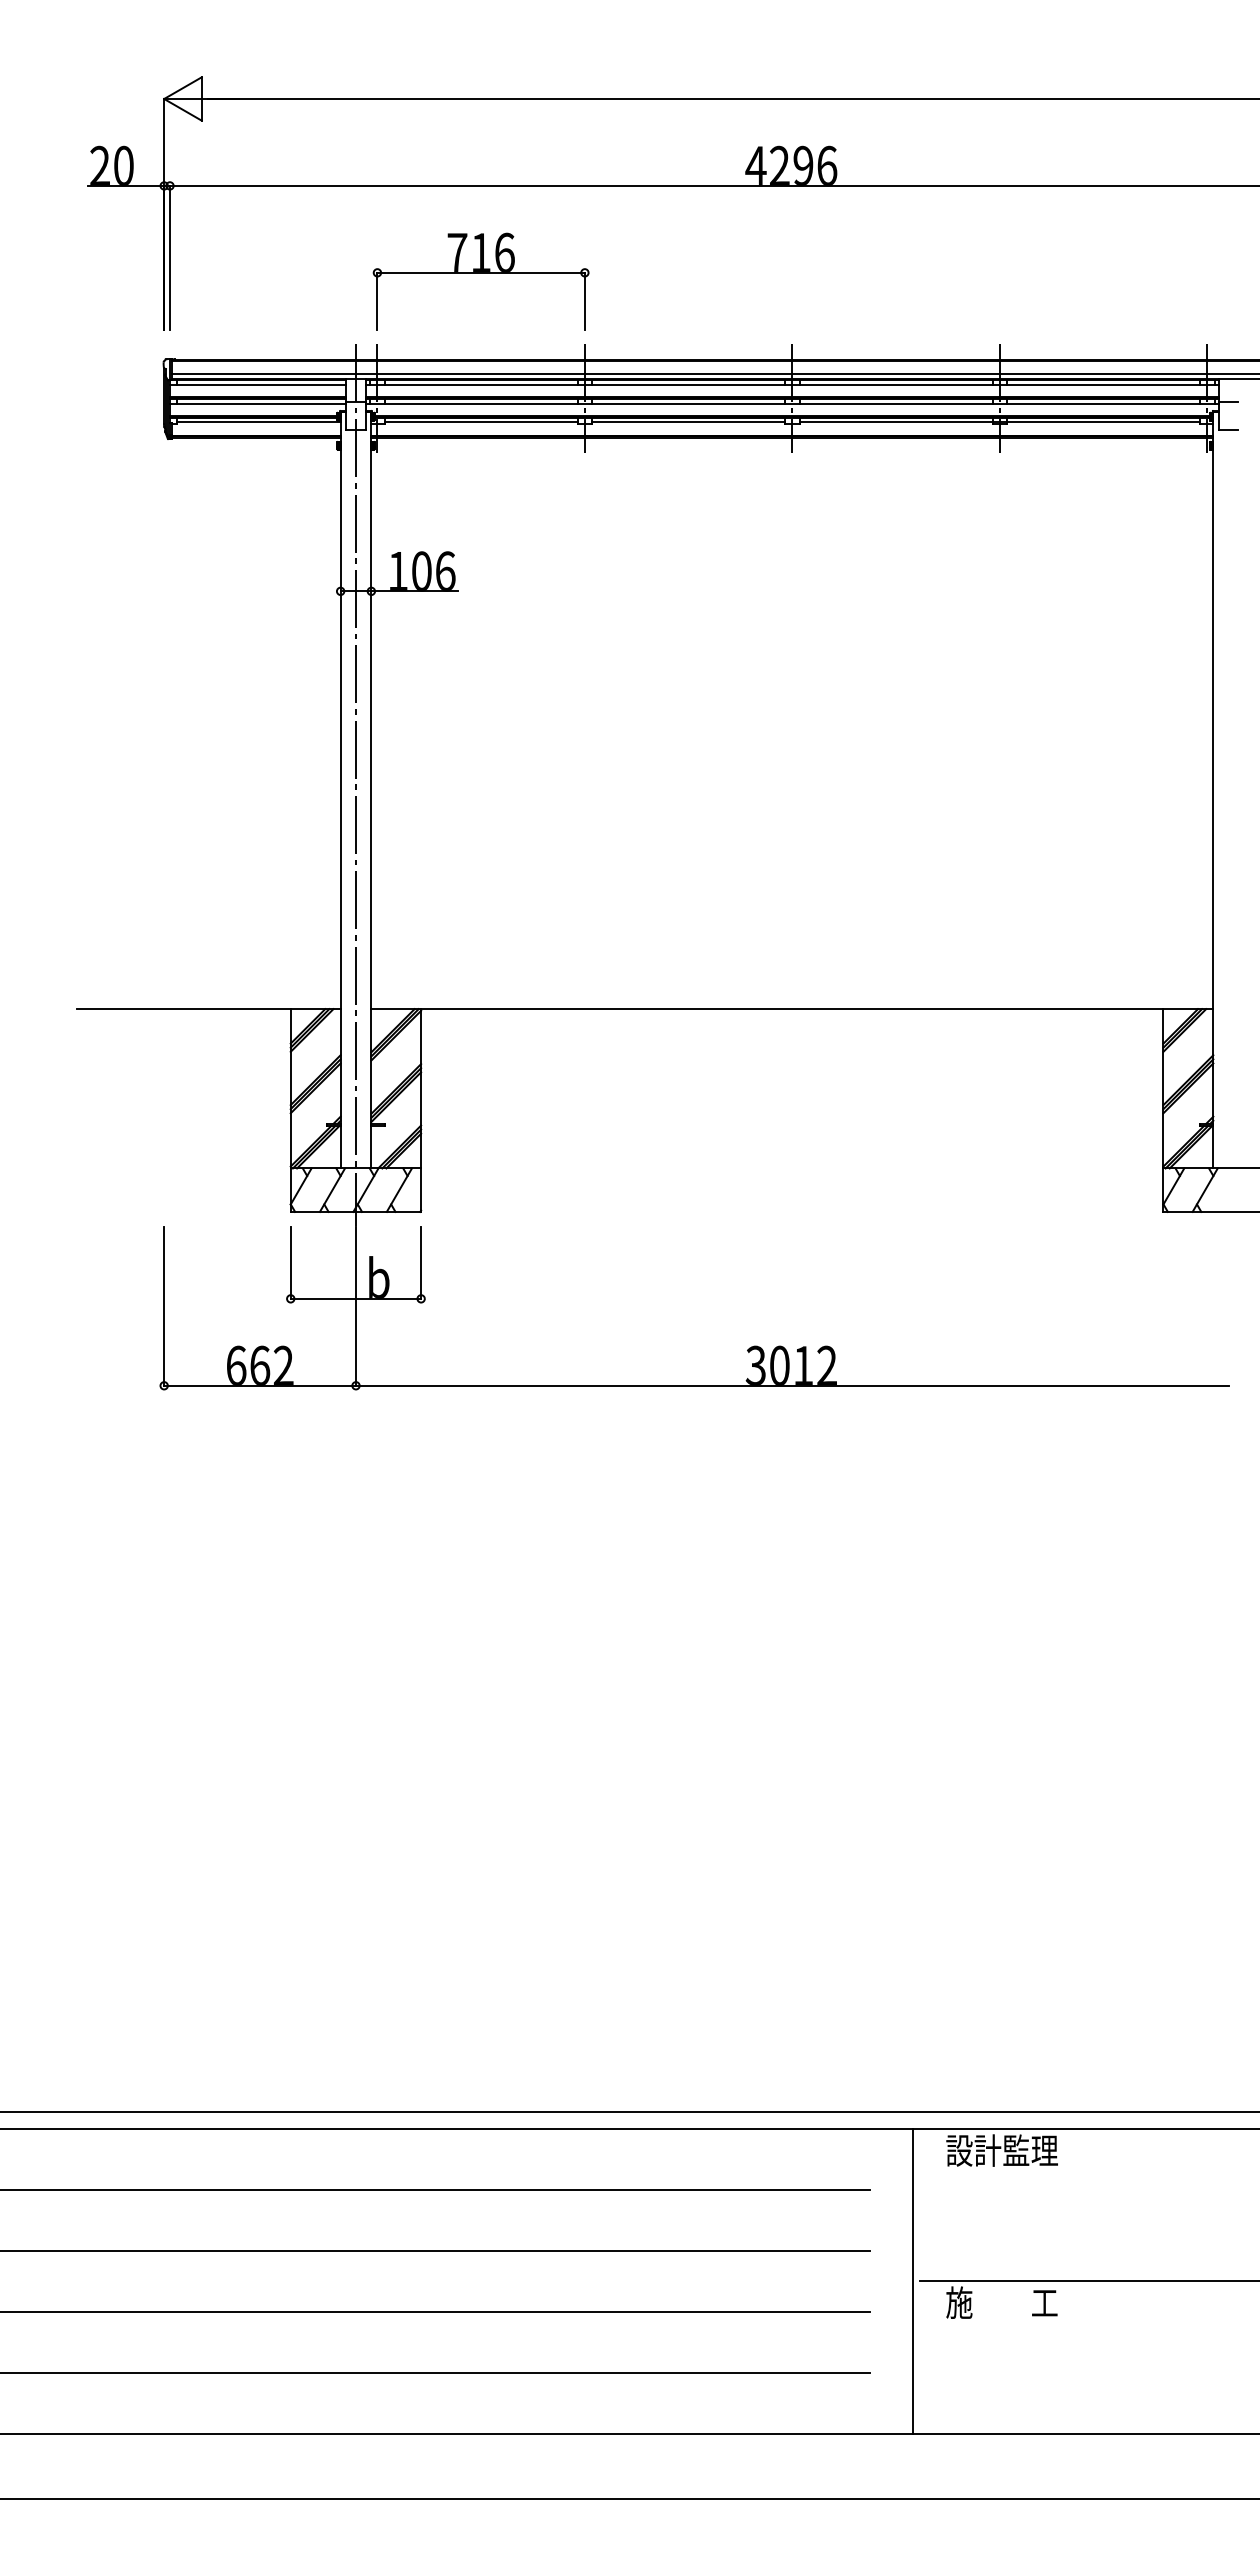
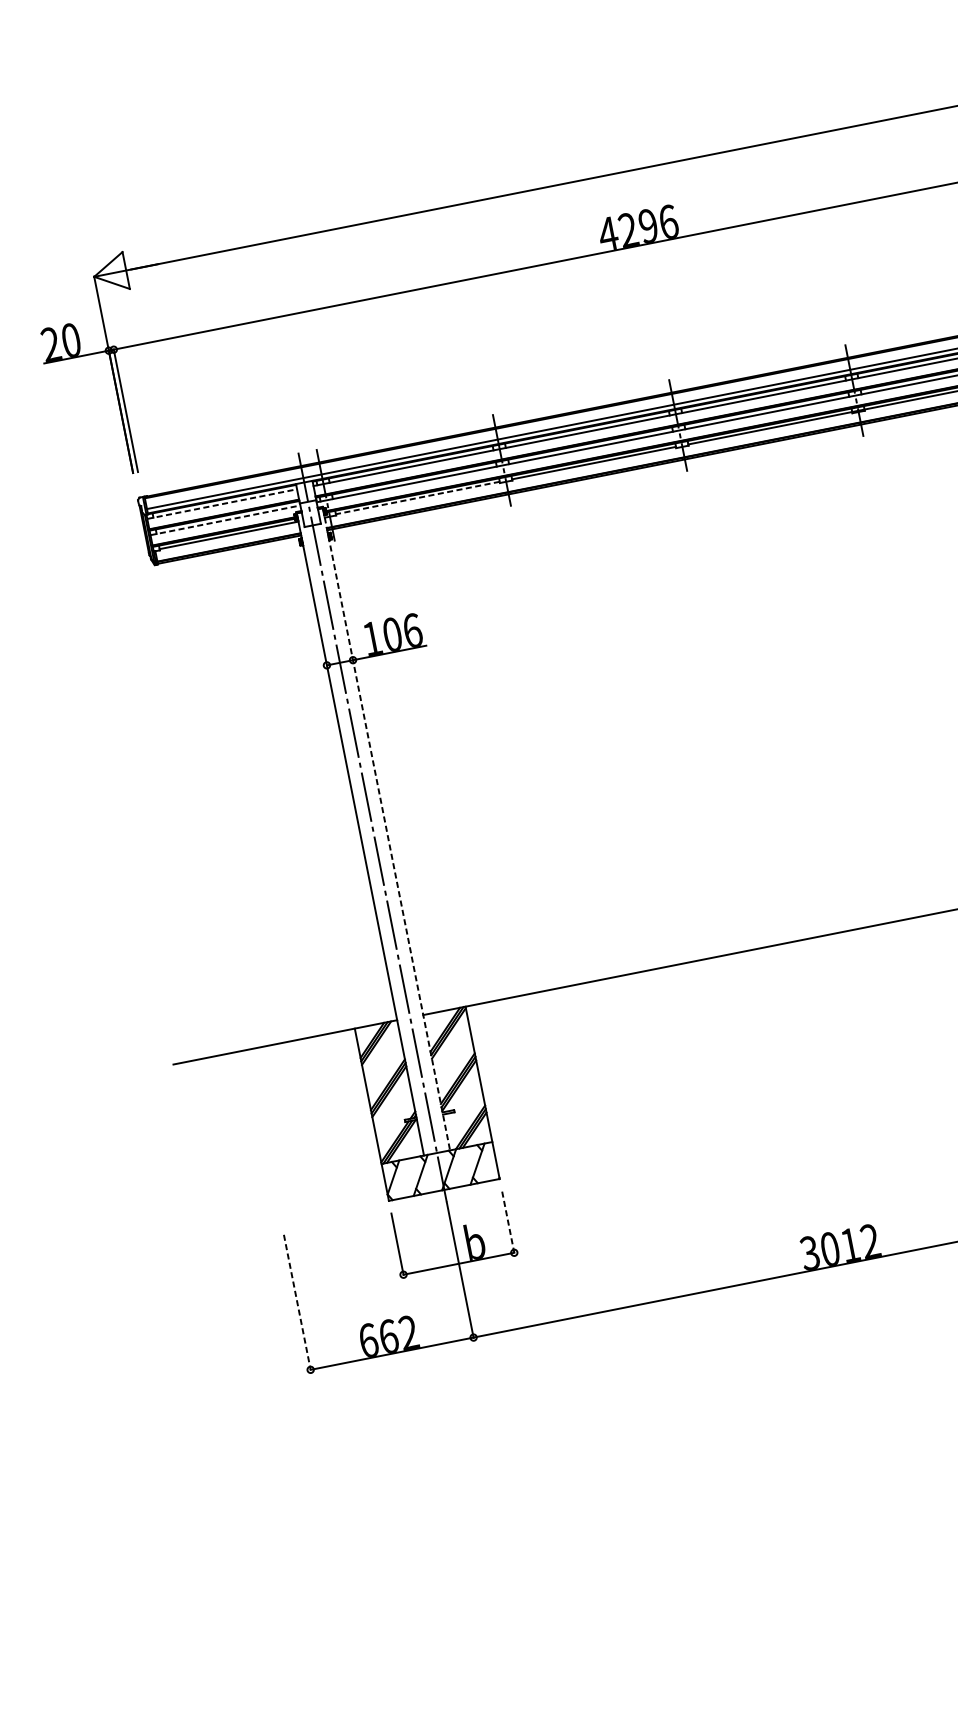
part: (480, 273) -> (392, 371), removed
line: (258, 385) -> (222, 504), solid -> dashed
line: (258, 404) -> (225, 520), solid -> dashed
line: (480, 422) -> (417, 498), solid -> dashed
line: (371, 790) -> (386, 829), solid -> dashed
line: (421, 1263) -> (508, 1222), solid -> dashed
line: (164, 1306) -> (297, 1302), solid -> dashed

